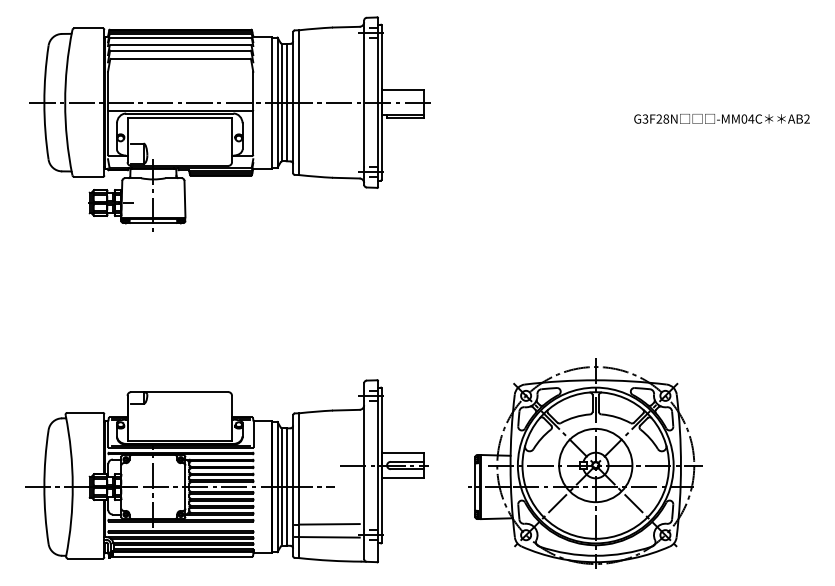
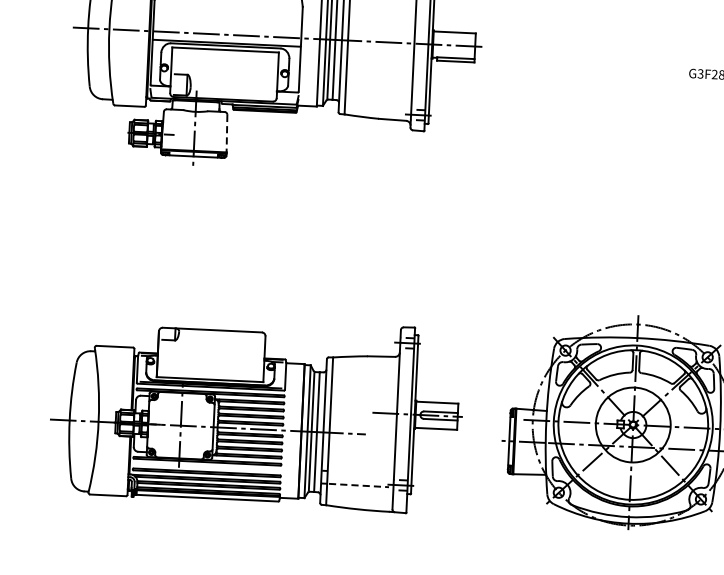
line: (185, 199) -> (227, 133), solid -> dashed
line: (329, 524) -> (358, 472), removed
line: (330, 537) -> (359, 485), solid -> dashed

